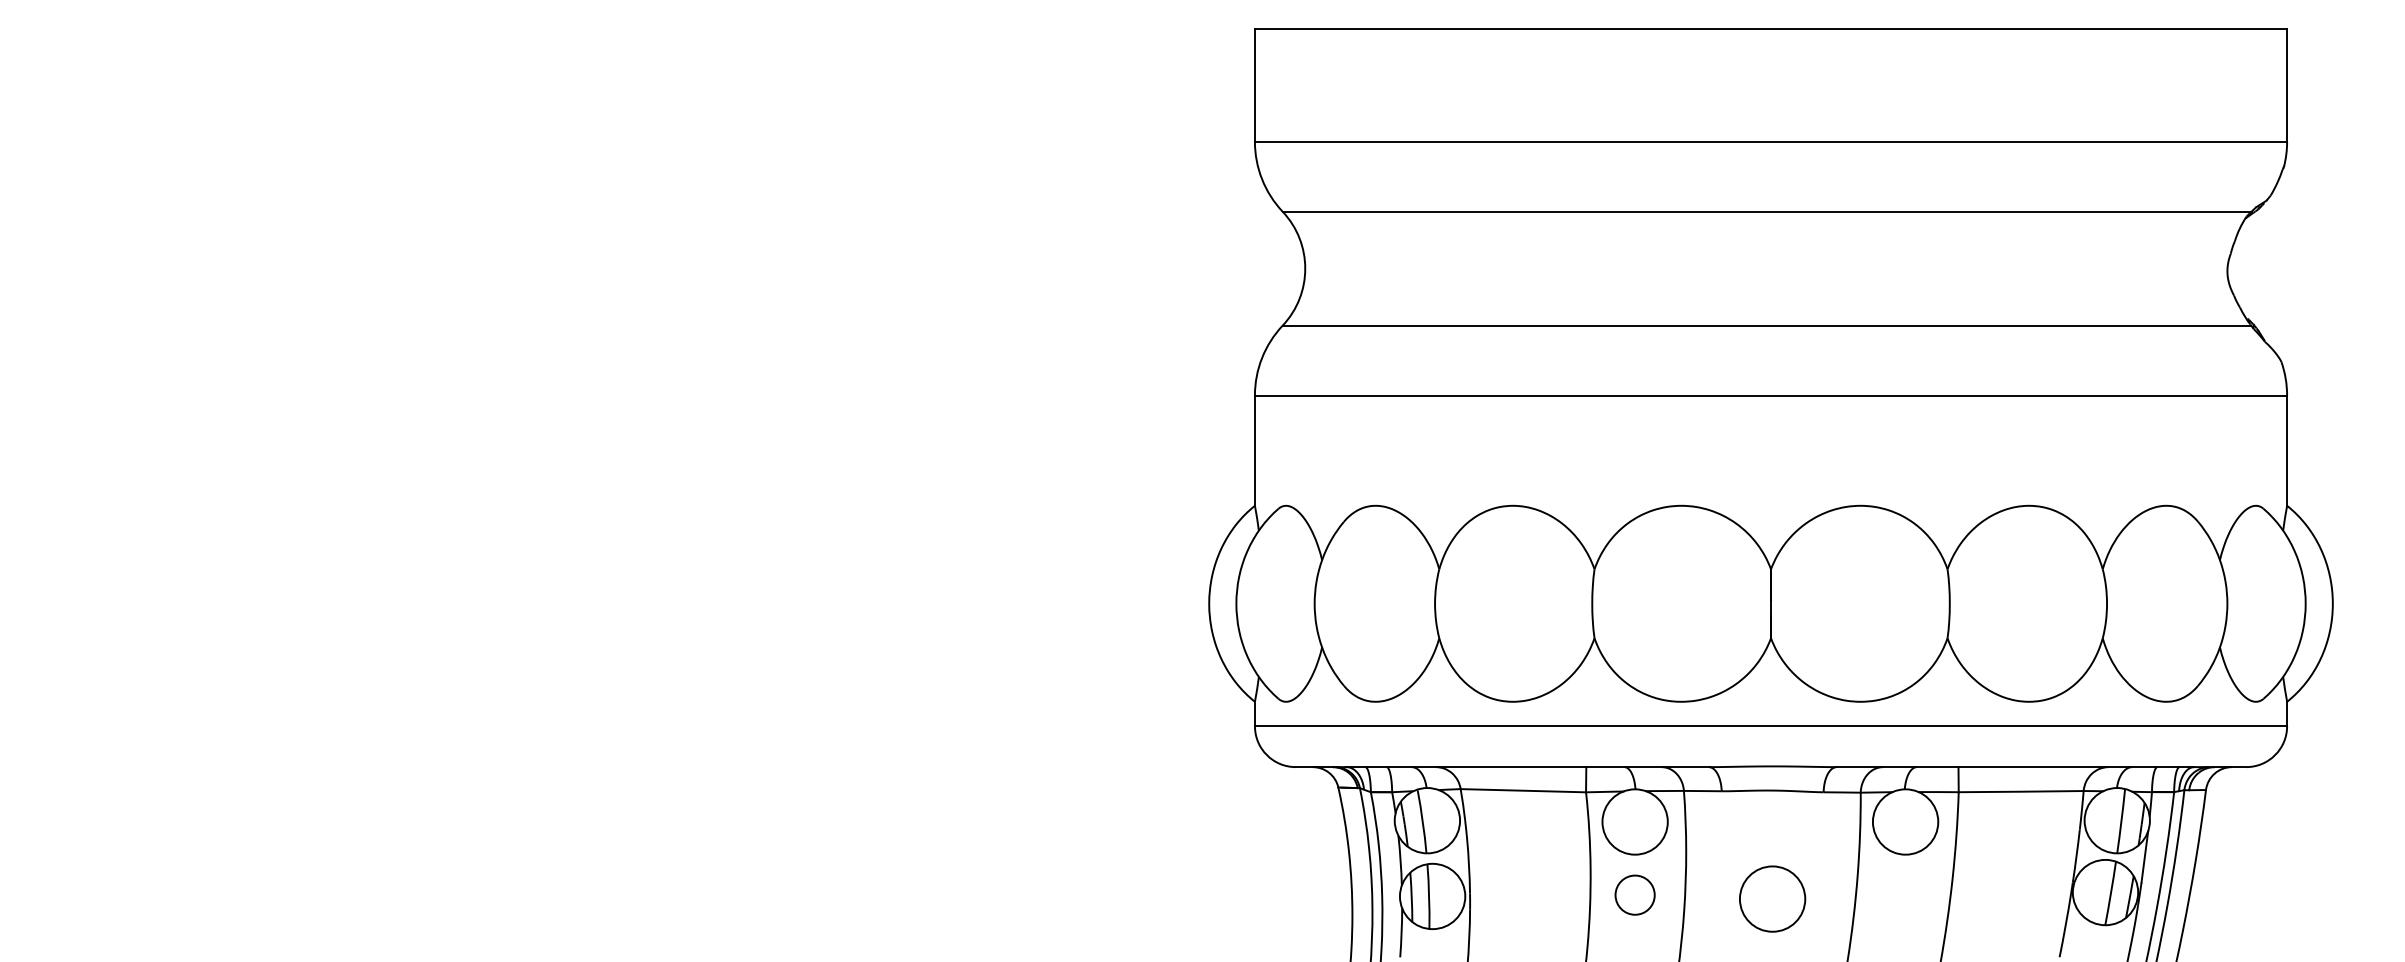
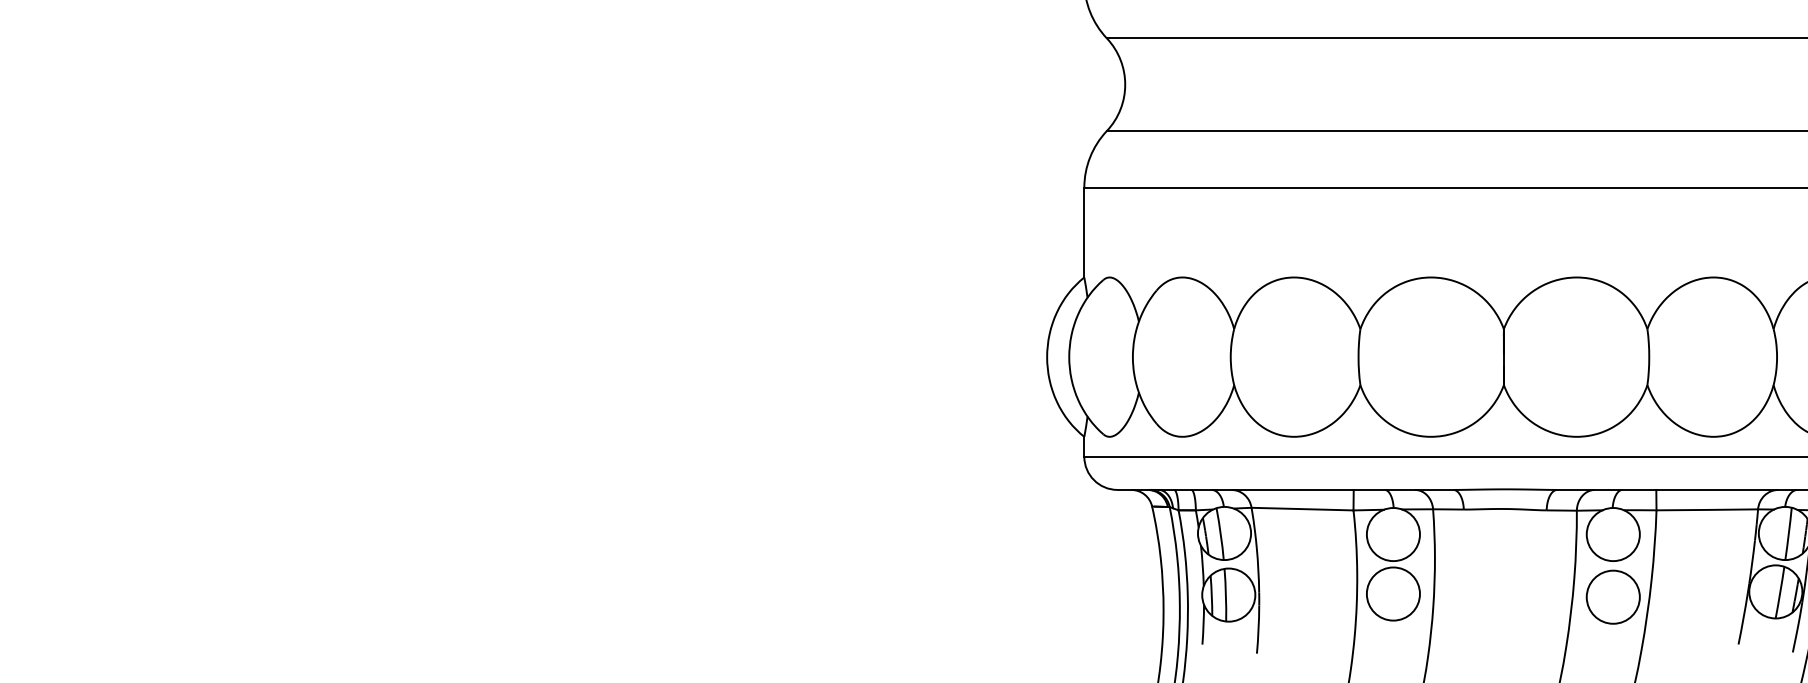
circle: (1634, 894) -> (1392, 593), size x1.67
circle: (1772, 898) -> (1613, 596), moved

